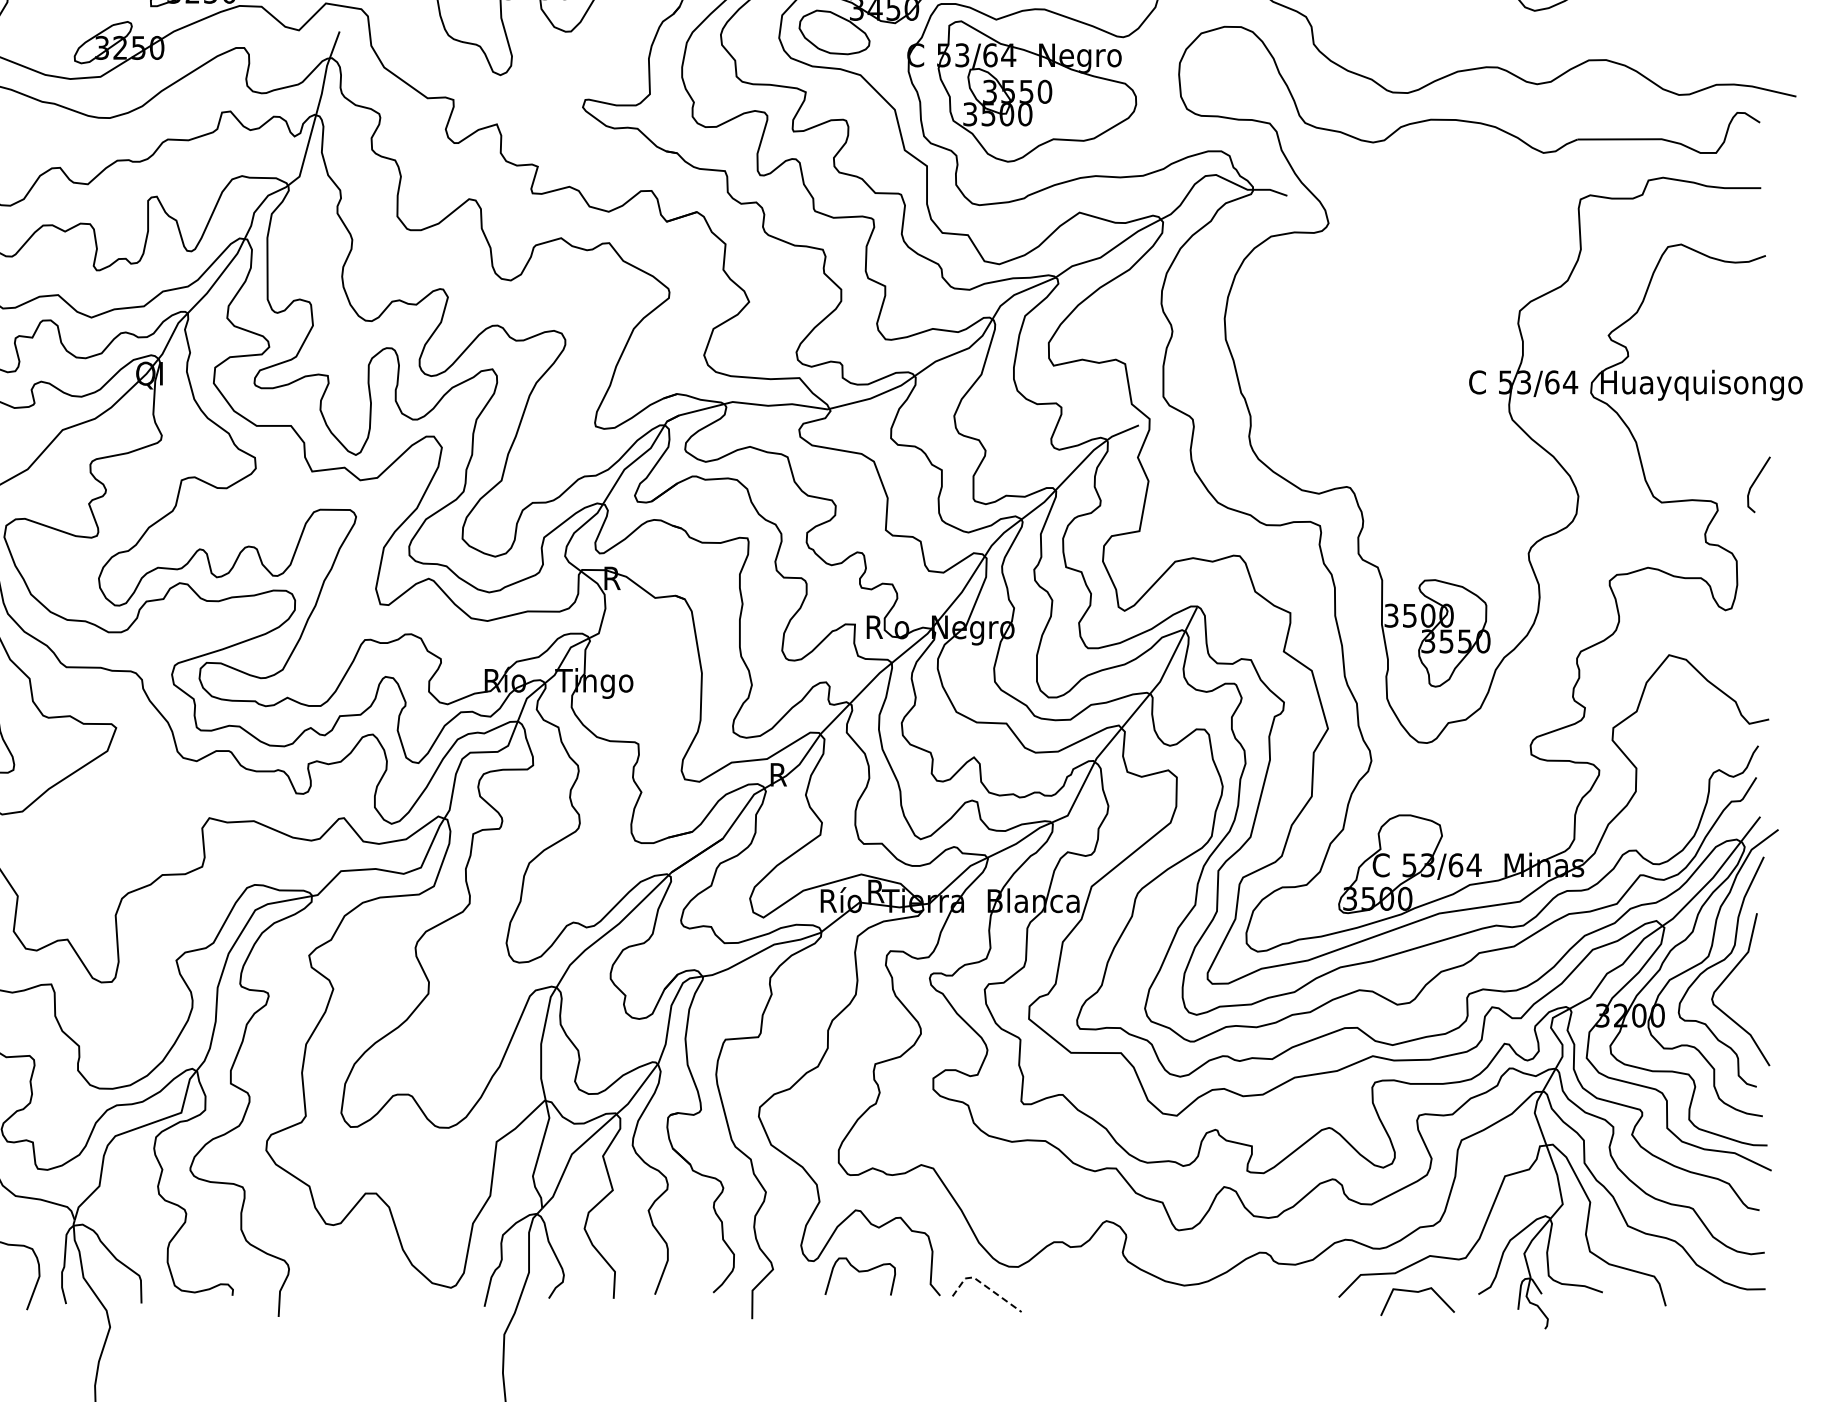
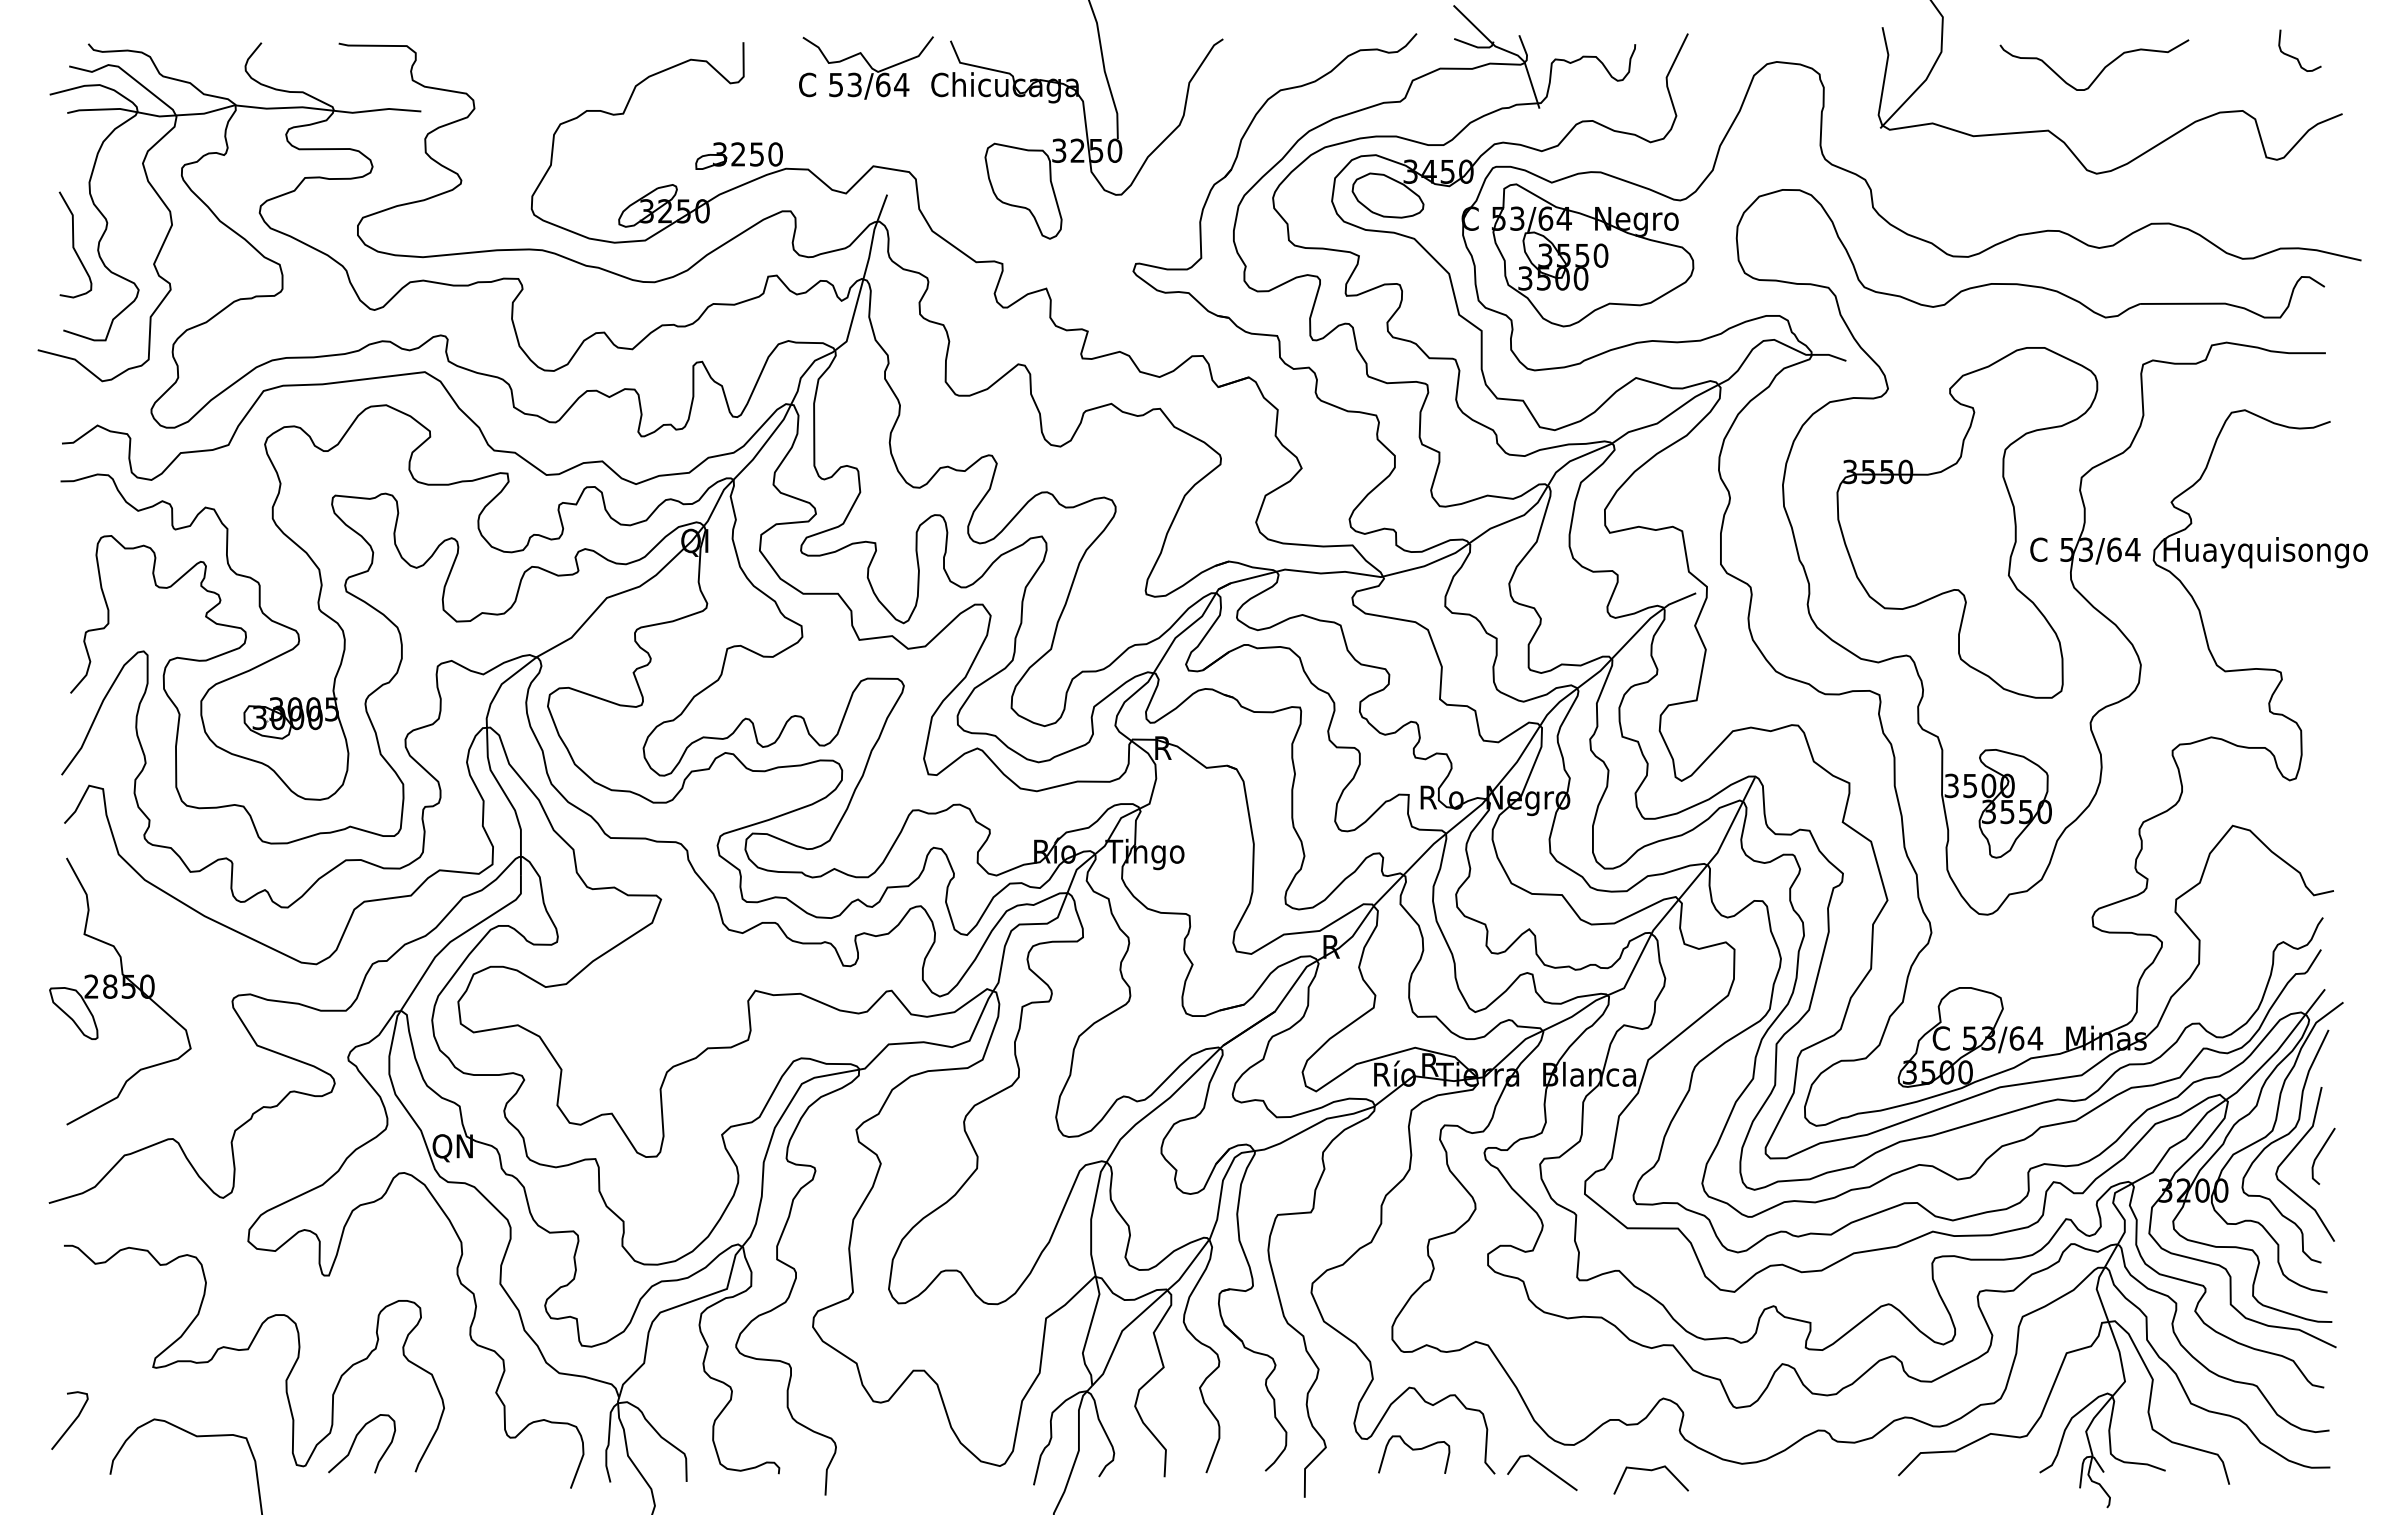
part: (1407, 355) -> (1967, 522), added
line: (1755, 481) -> (2320, 1153), moved
line: (984, 1285) -> (1539, 1463), dashed -> solid
line: (1417, 1293) -> (1651, 1471), moved

